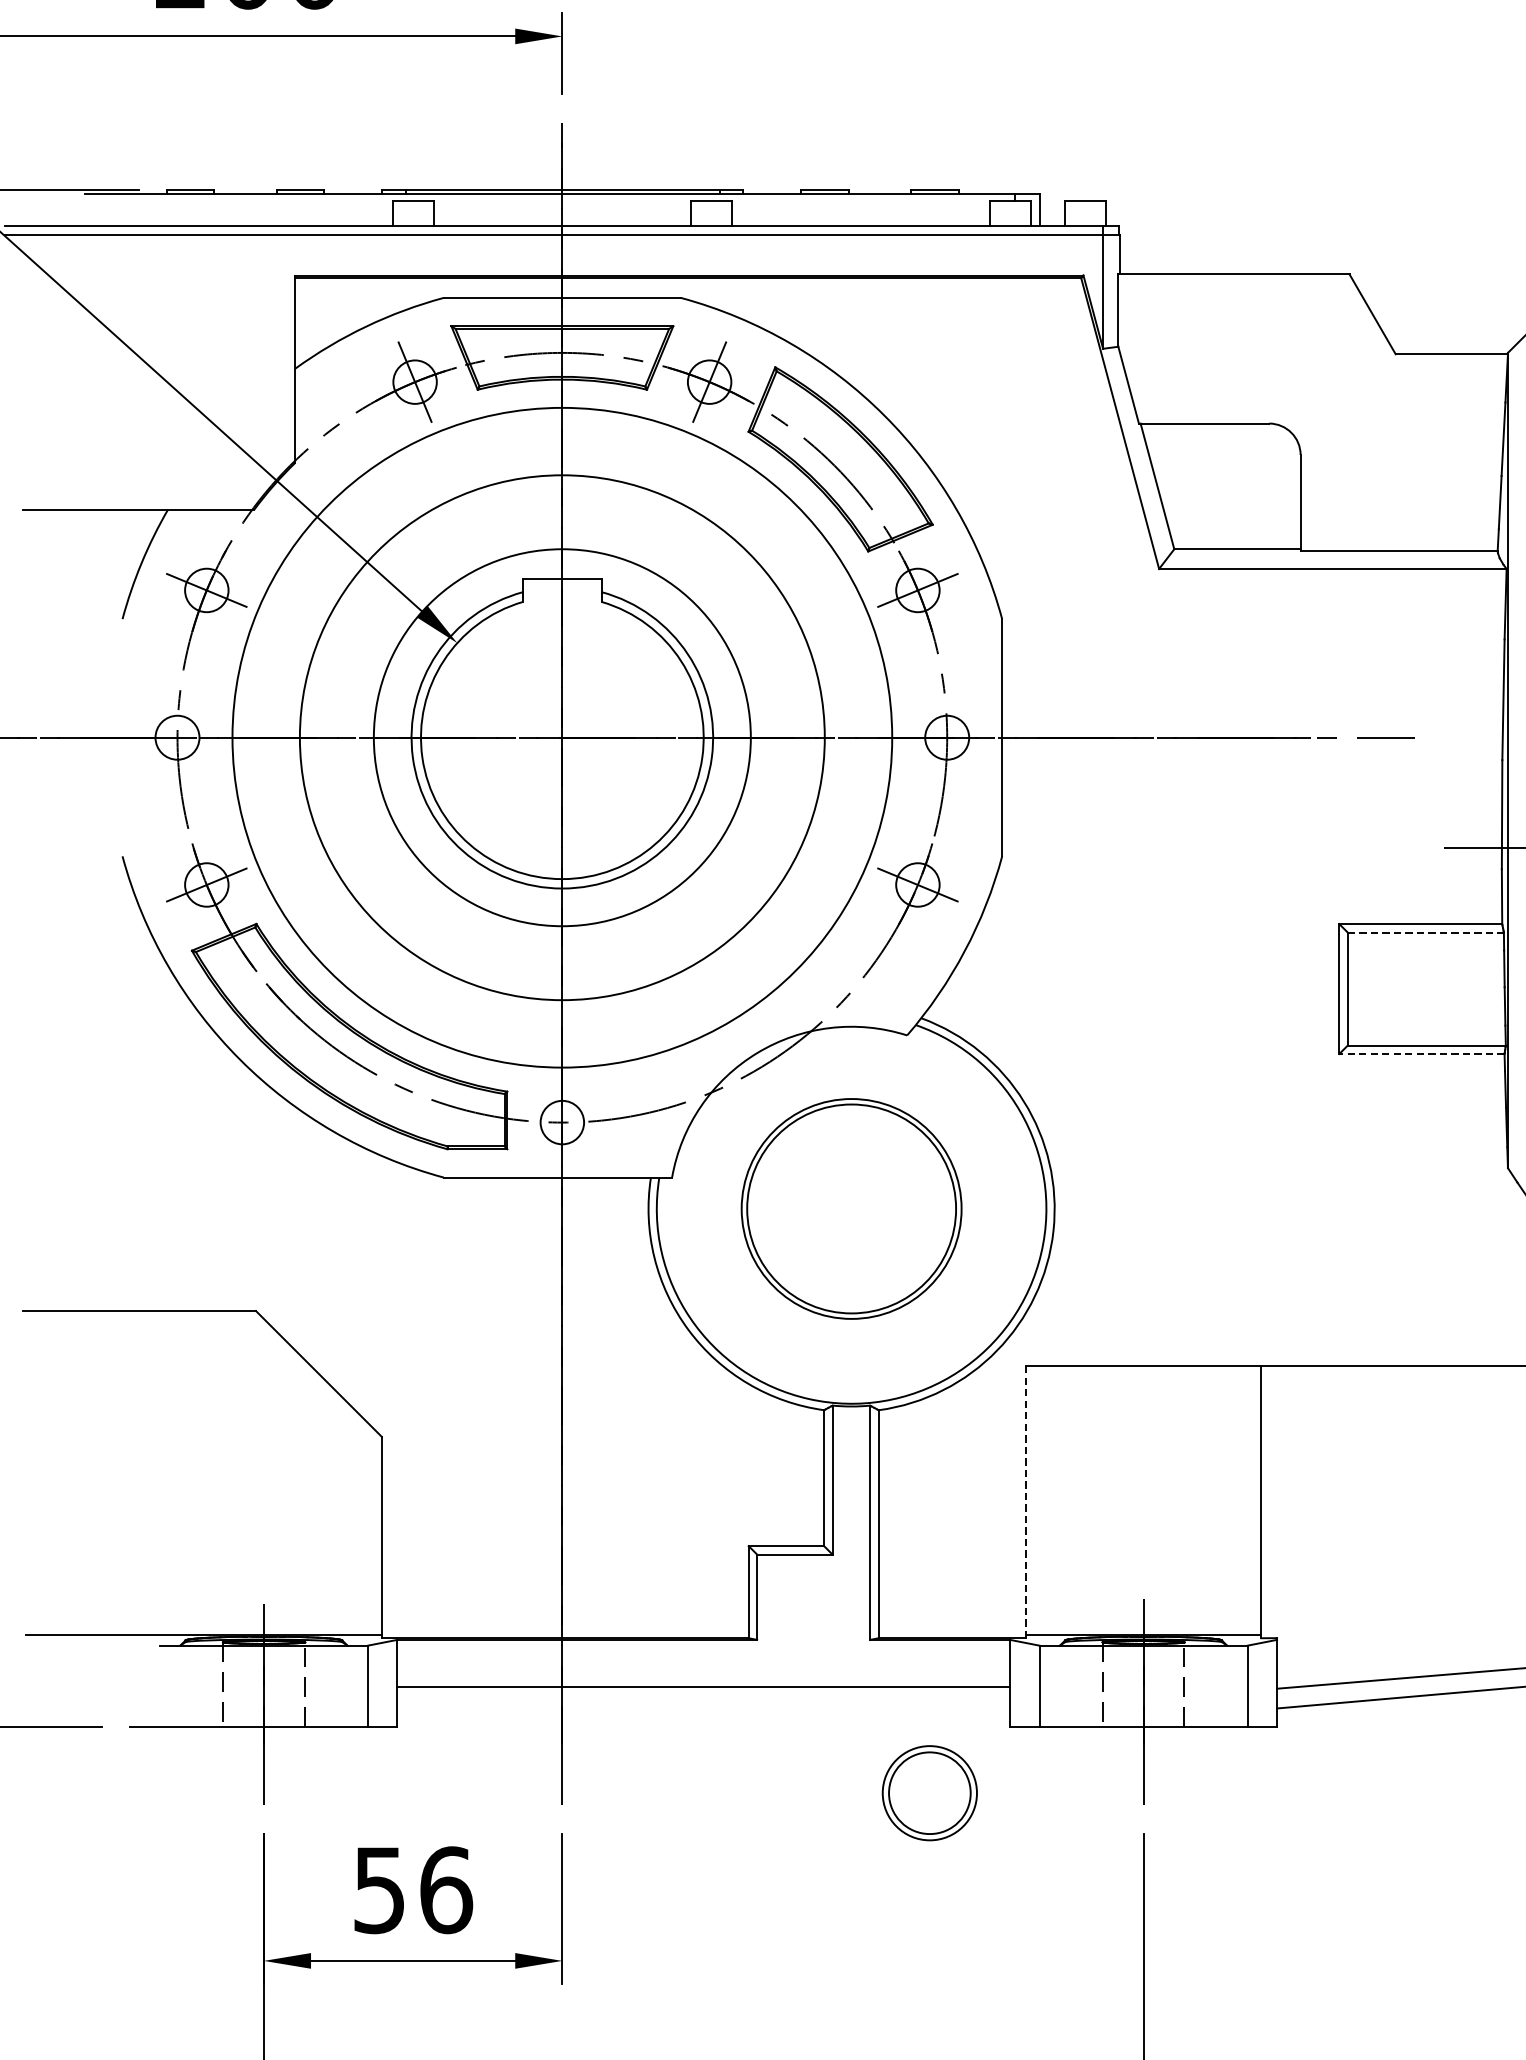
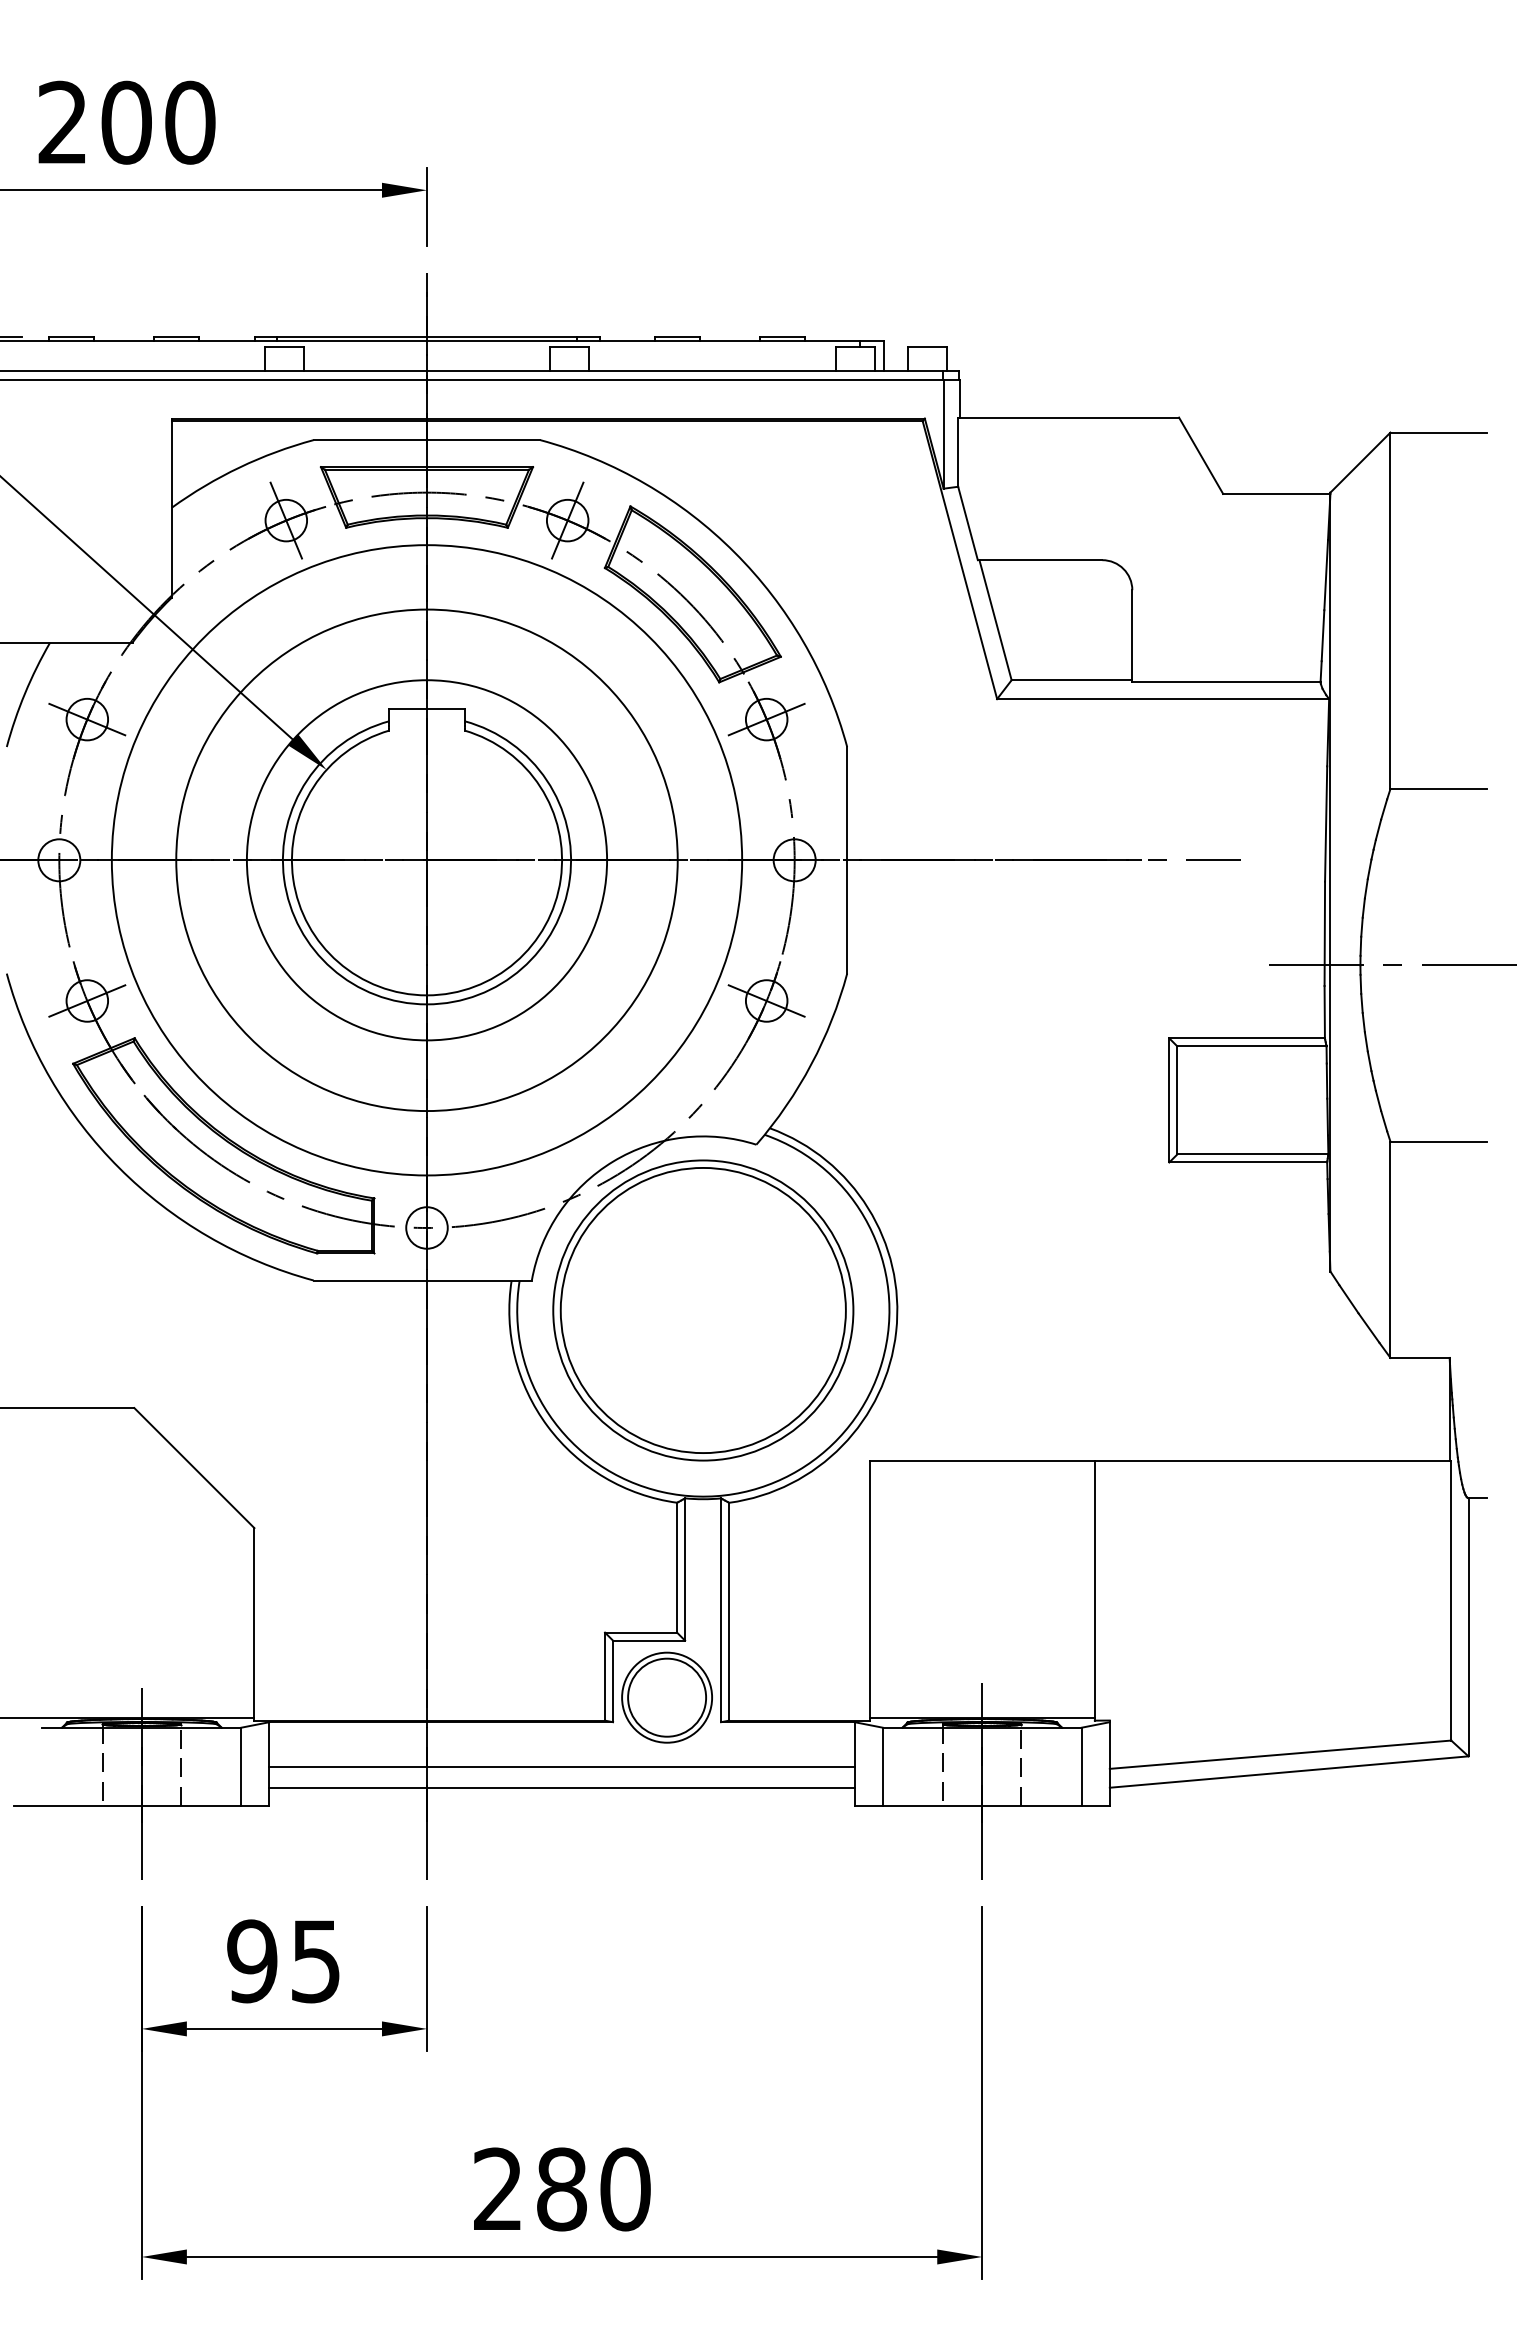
line: (1425, 932) -> (1251, 1046), dashed -> solid
line: (1422, 1054) -> (1248, 1162), dashed -> solid
part: (851, 1208) -> (703, 1310), size x1.43
line: (1025, 1502) -> (869, 1590), dashed -> solid
line: (703, 1708) -> (561, 1787), added
part: (929, 1793) -> (666, 1697), moved
text: (413, 1890) -> (284, 1961), 56 -> 95

